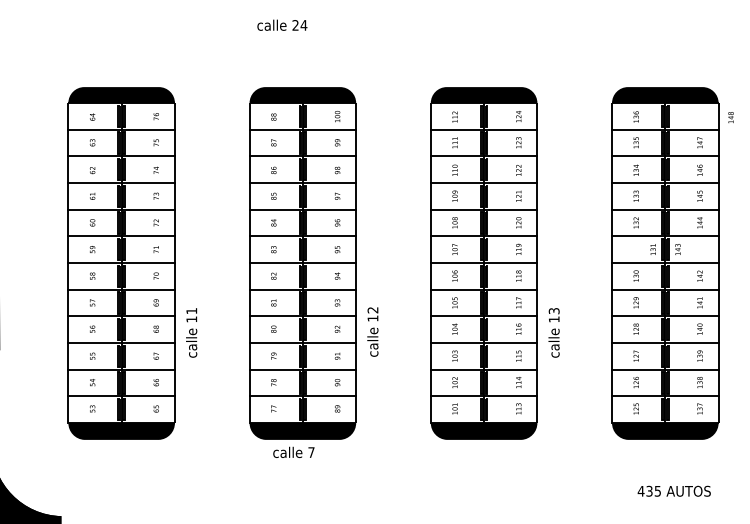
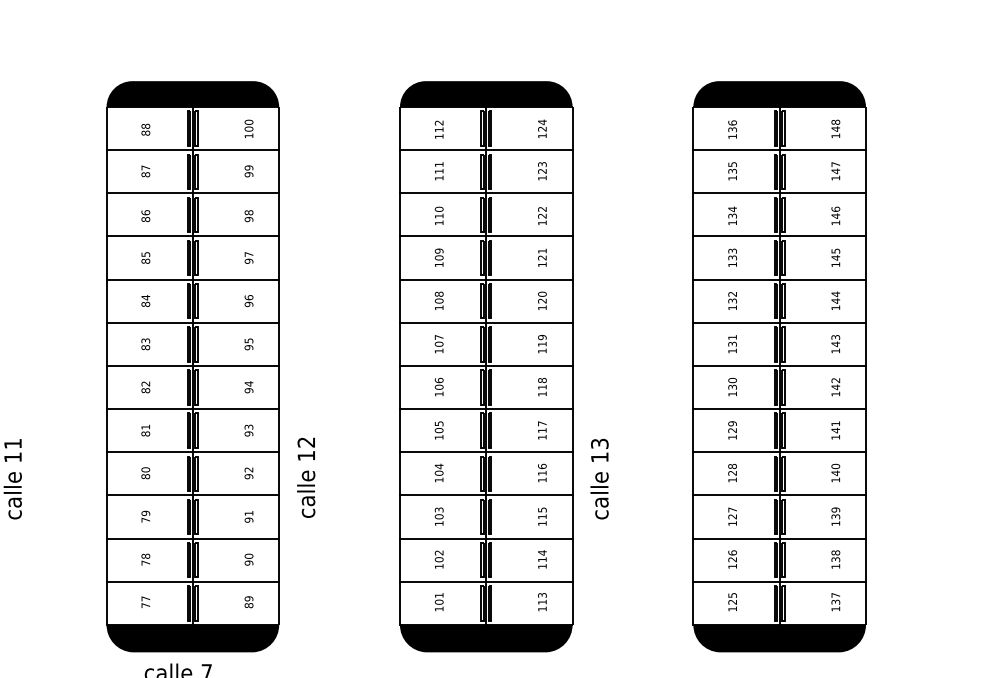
text: (730, 117) -> (835, 128), moved
text: (652, 249) -> (731, 344), moved
text: (677, 249) -> (835, 344), moved

